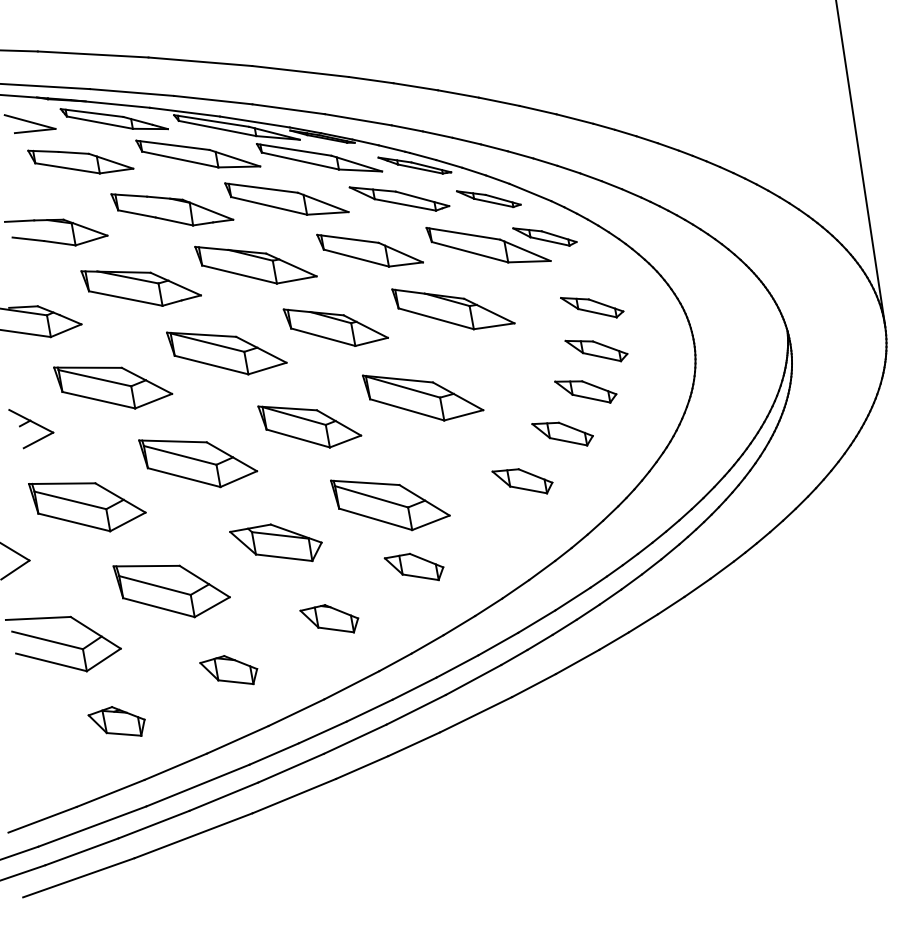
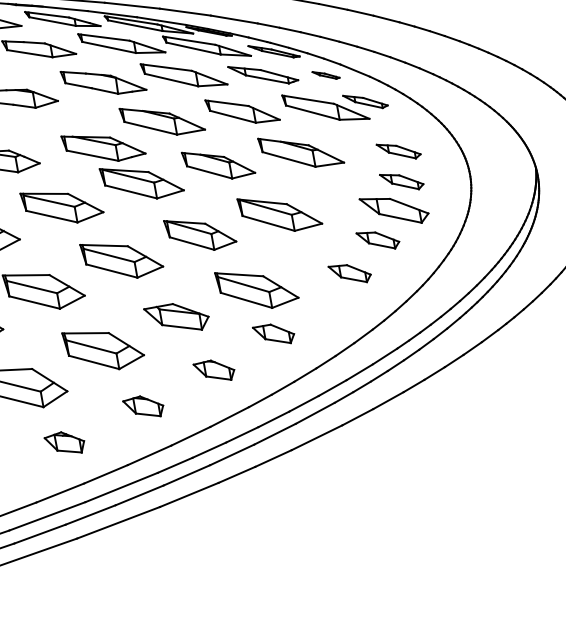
part: (488, 199) -> (325, 75), size x0.6
part: (140, 288) -> (102, 148), moved
part: (585, 391) -> (393, 210), size x1.6

